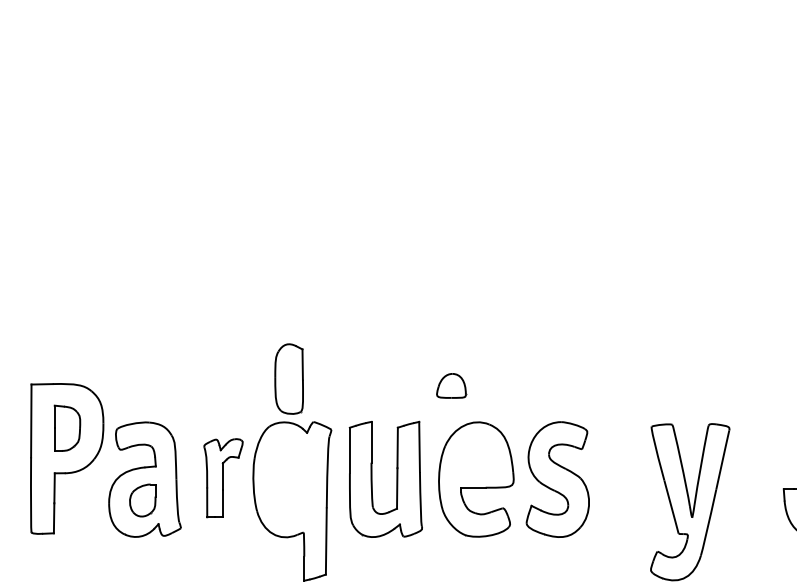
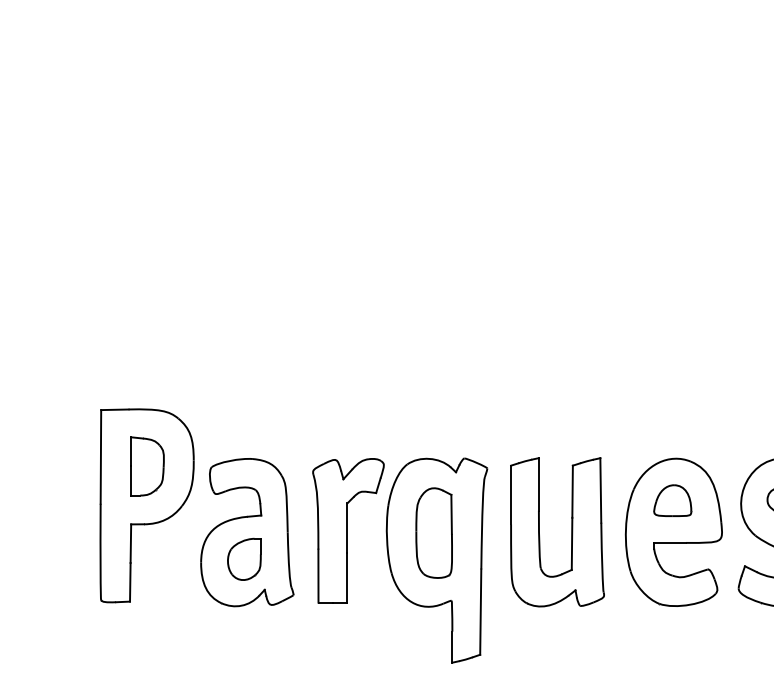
part: (288, 378) -> (433, 532), moved
part: (451, 385) -> (672, 500), moved
part: (223, 477) -> (348, 529), size x1.43

